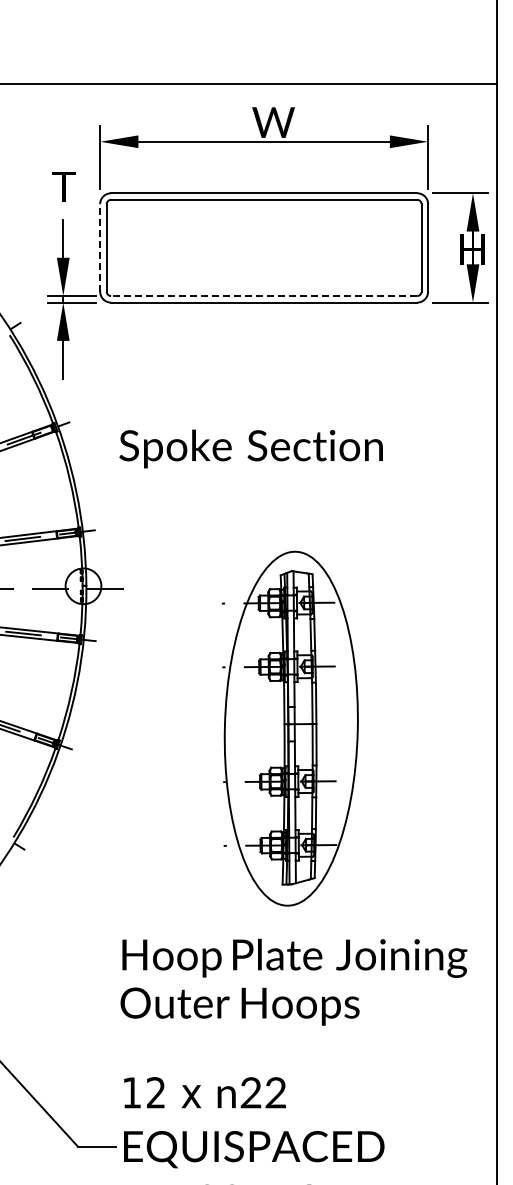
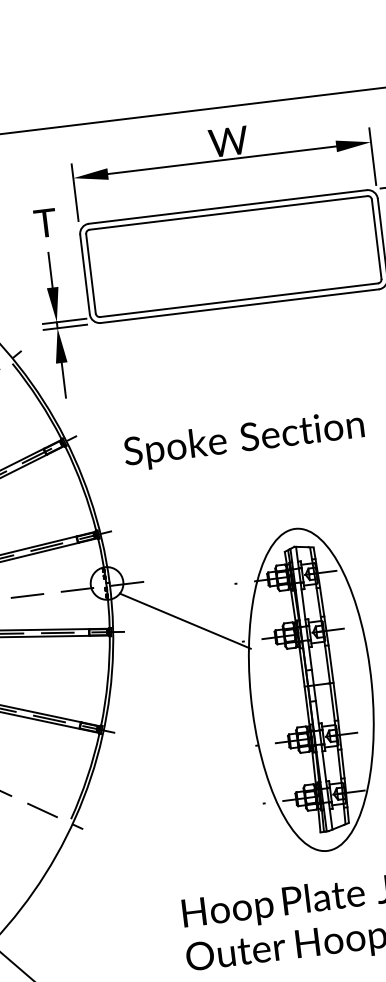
line: (100, 247) -> (85, 274), dashed -> solid
line: (263, 296) -> (238, 300), dashed -> solid
line: (163, 637) -> (185, 621), added

